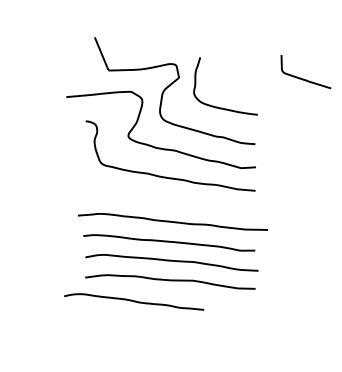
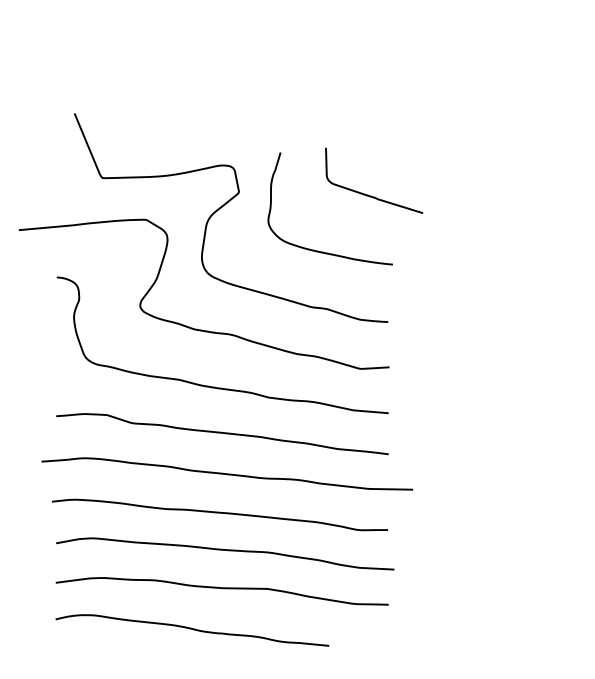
curve: (303, 78) -> (368, 193), moved
curve: (170, 201) -> (222, 434), added
curve: (134, 301) -> (193, 629), moved

